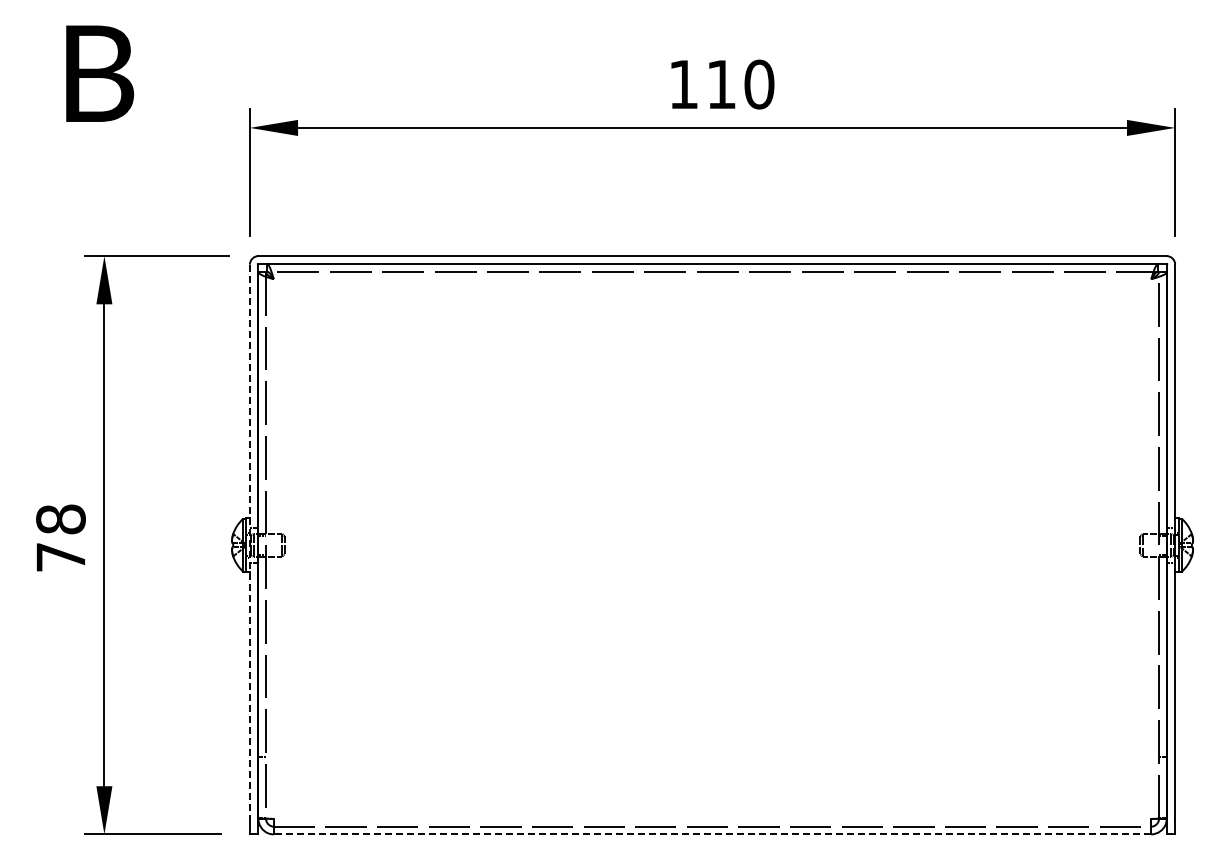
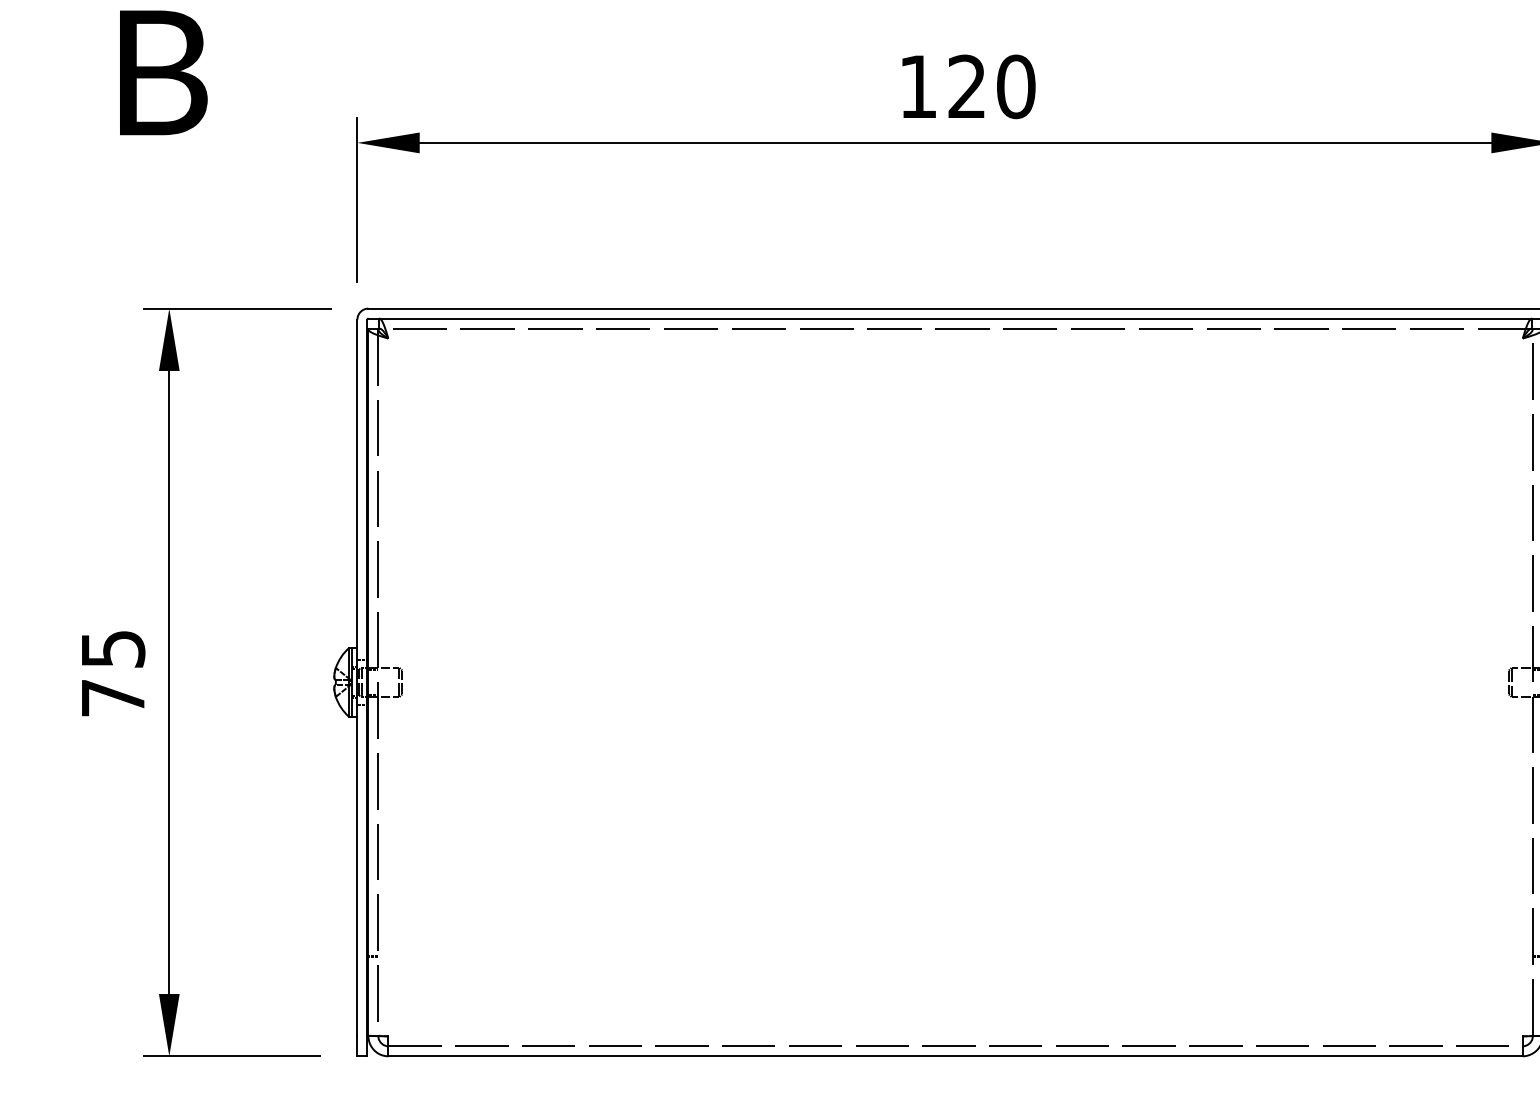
text: (721, 83) -> (967, 85), 110 -> 120
text: (60, 519) -> (112, 649), 78 -> 75
line: (249, 542) -> (356, 678), dashed -> solid
line: (712, 834) -> (955, 1056), dashed -> solid

